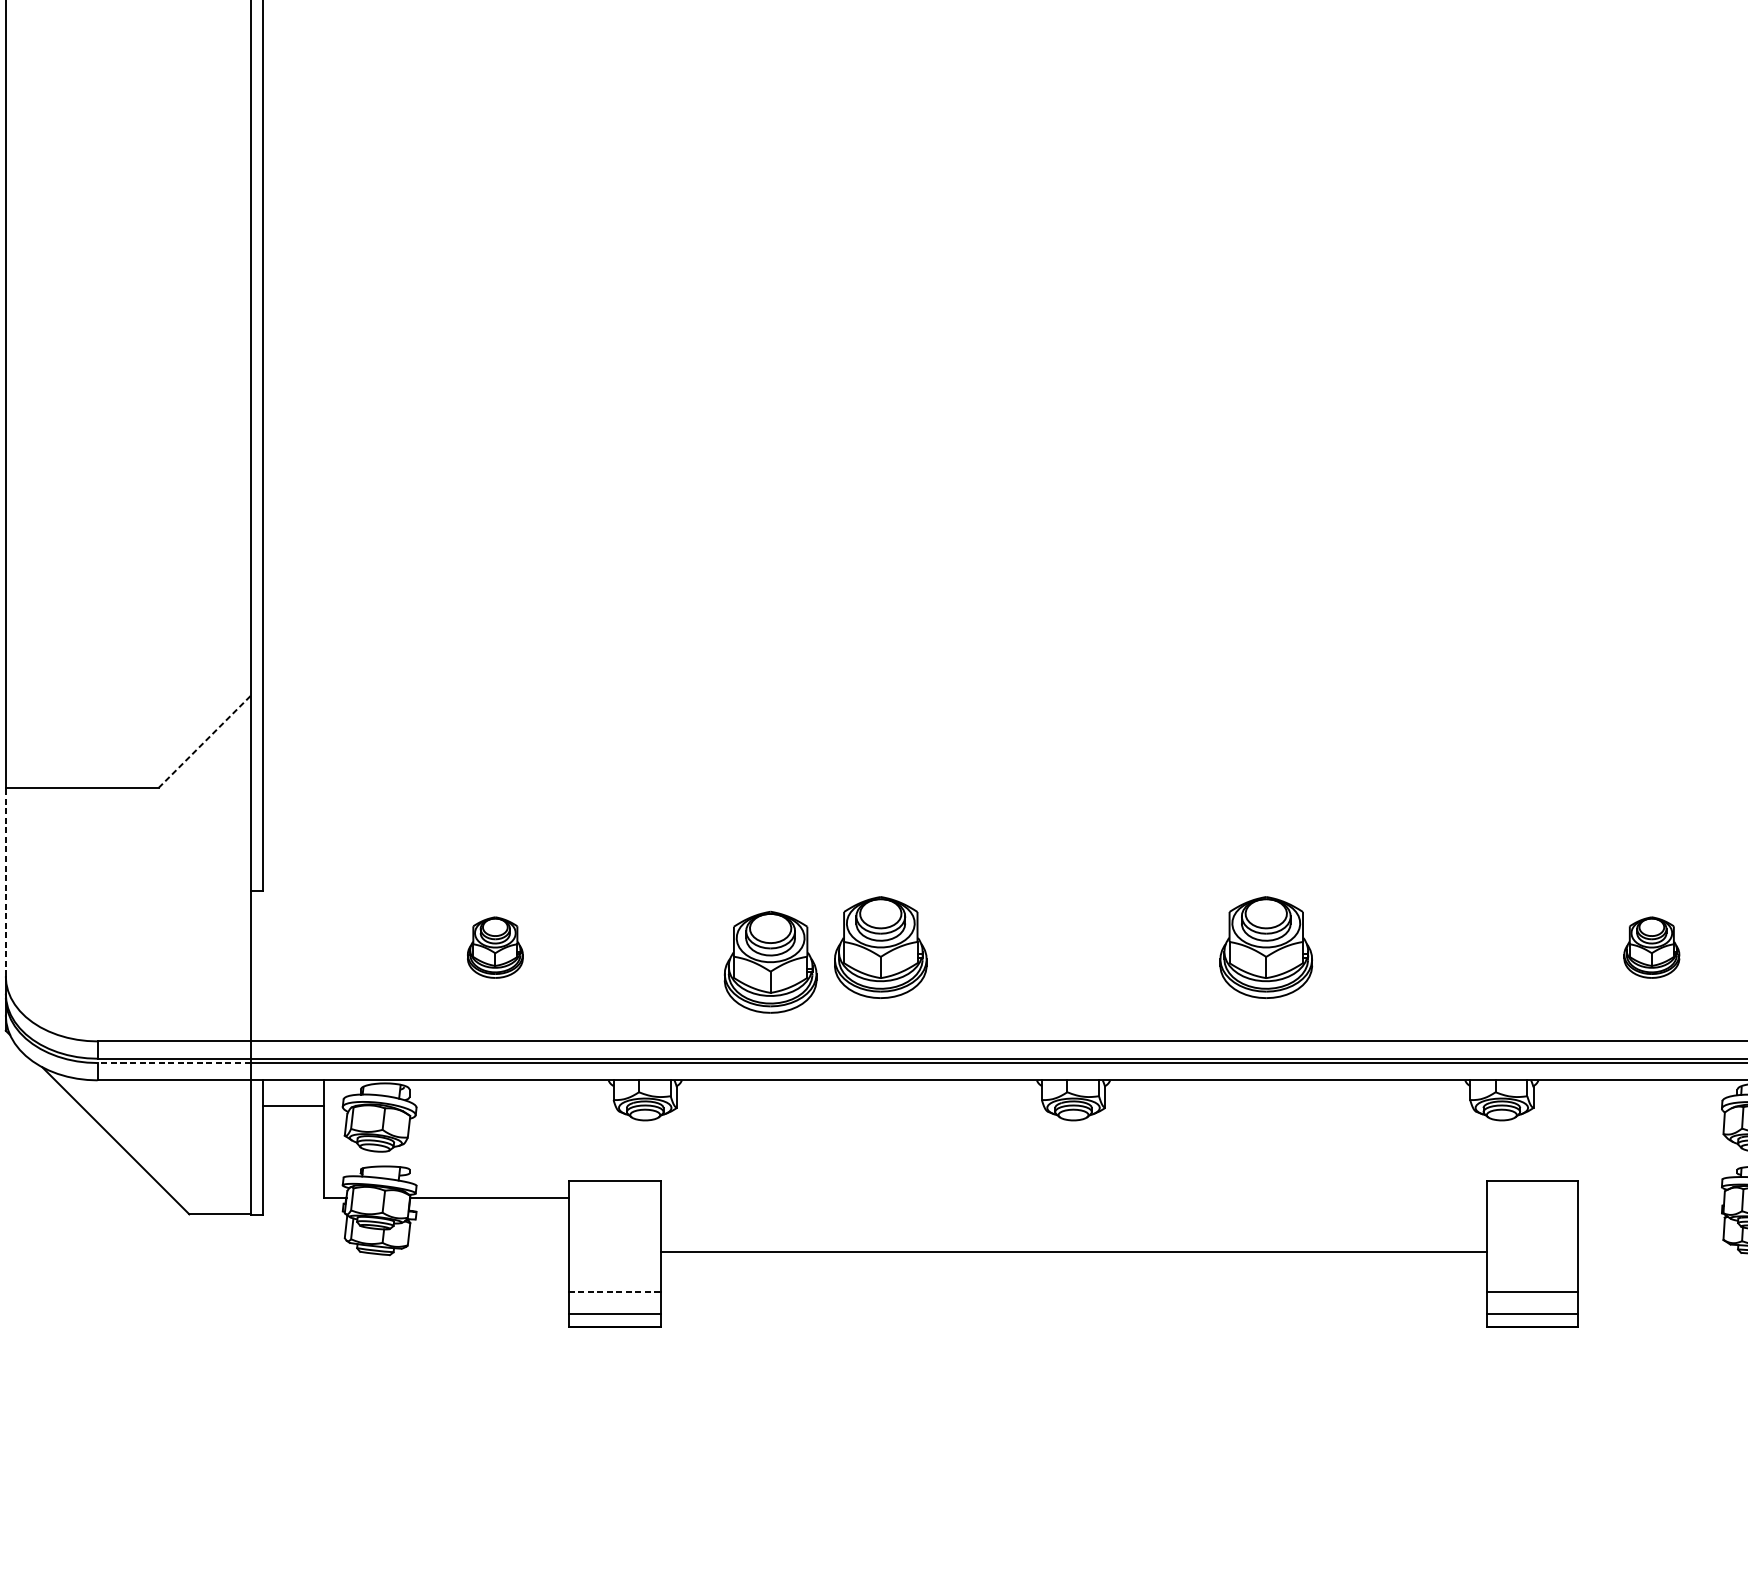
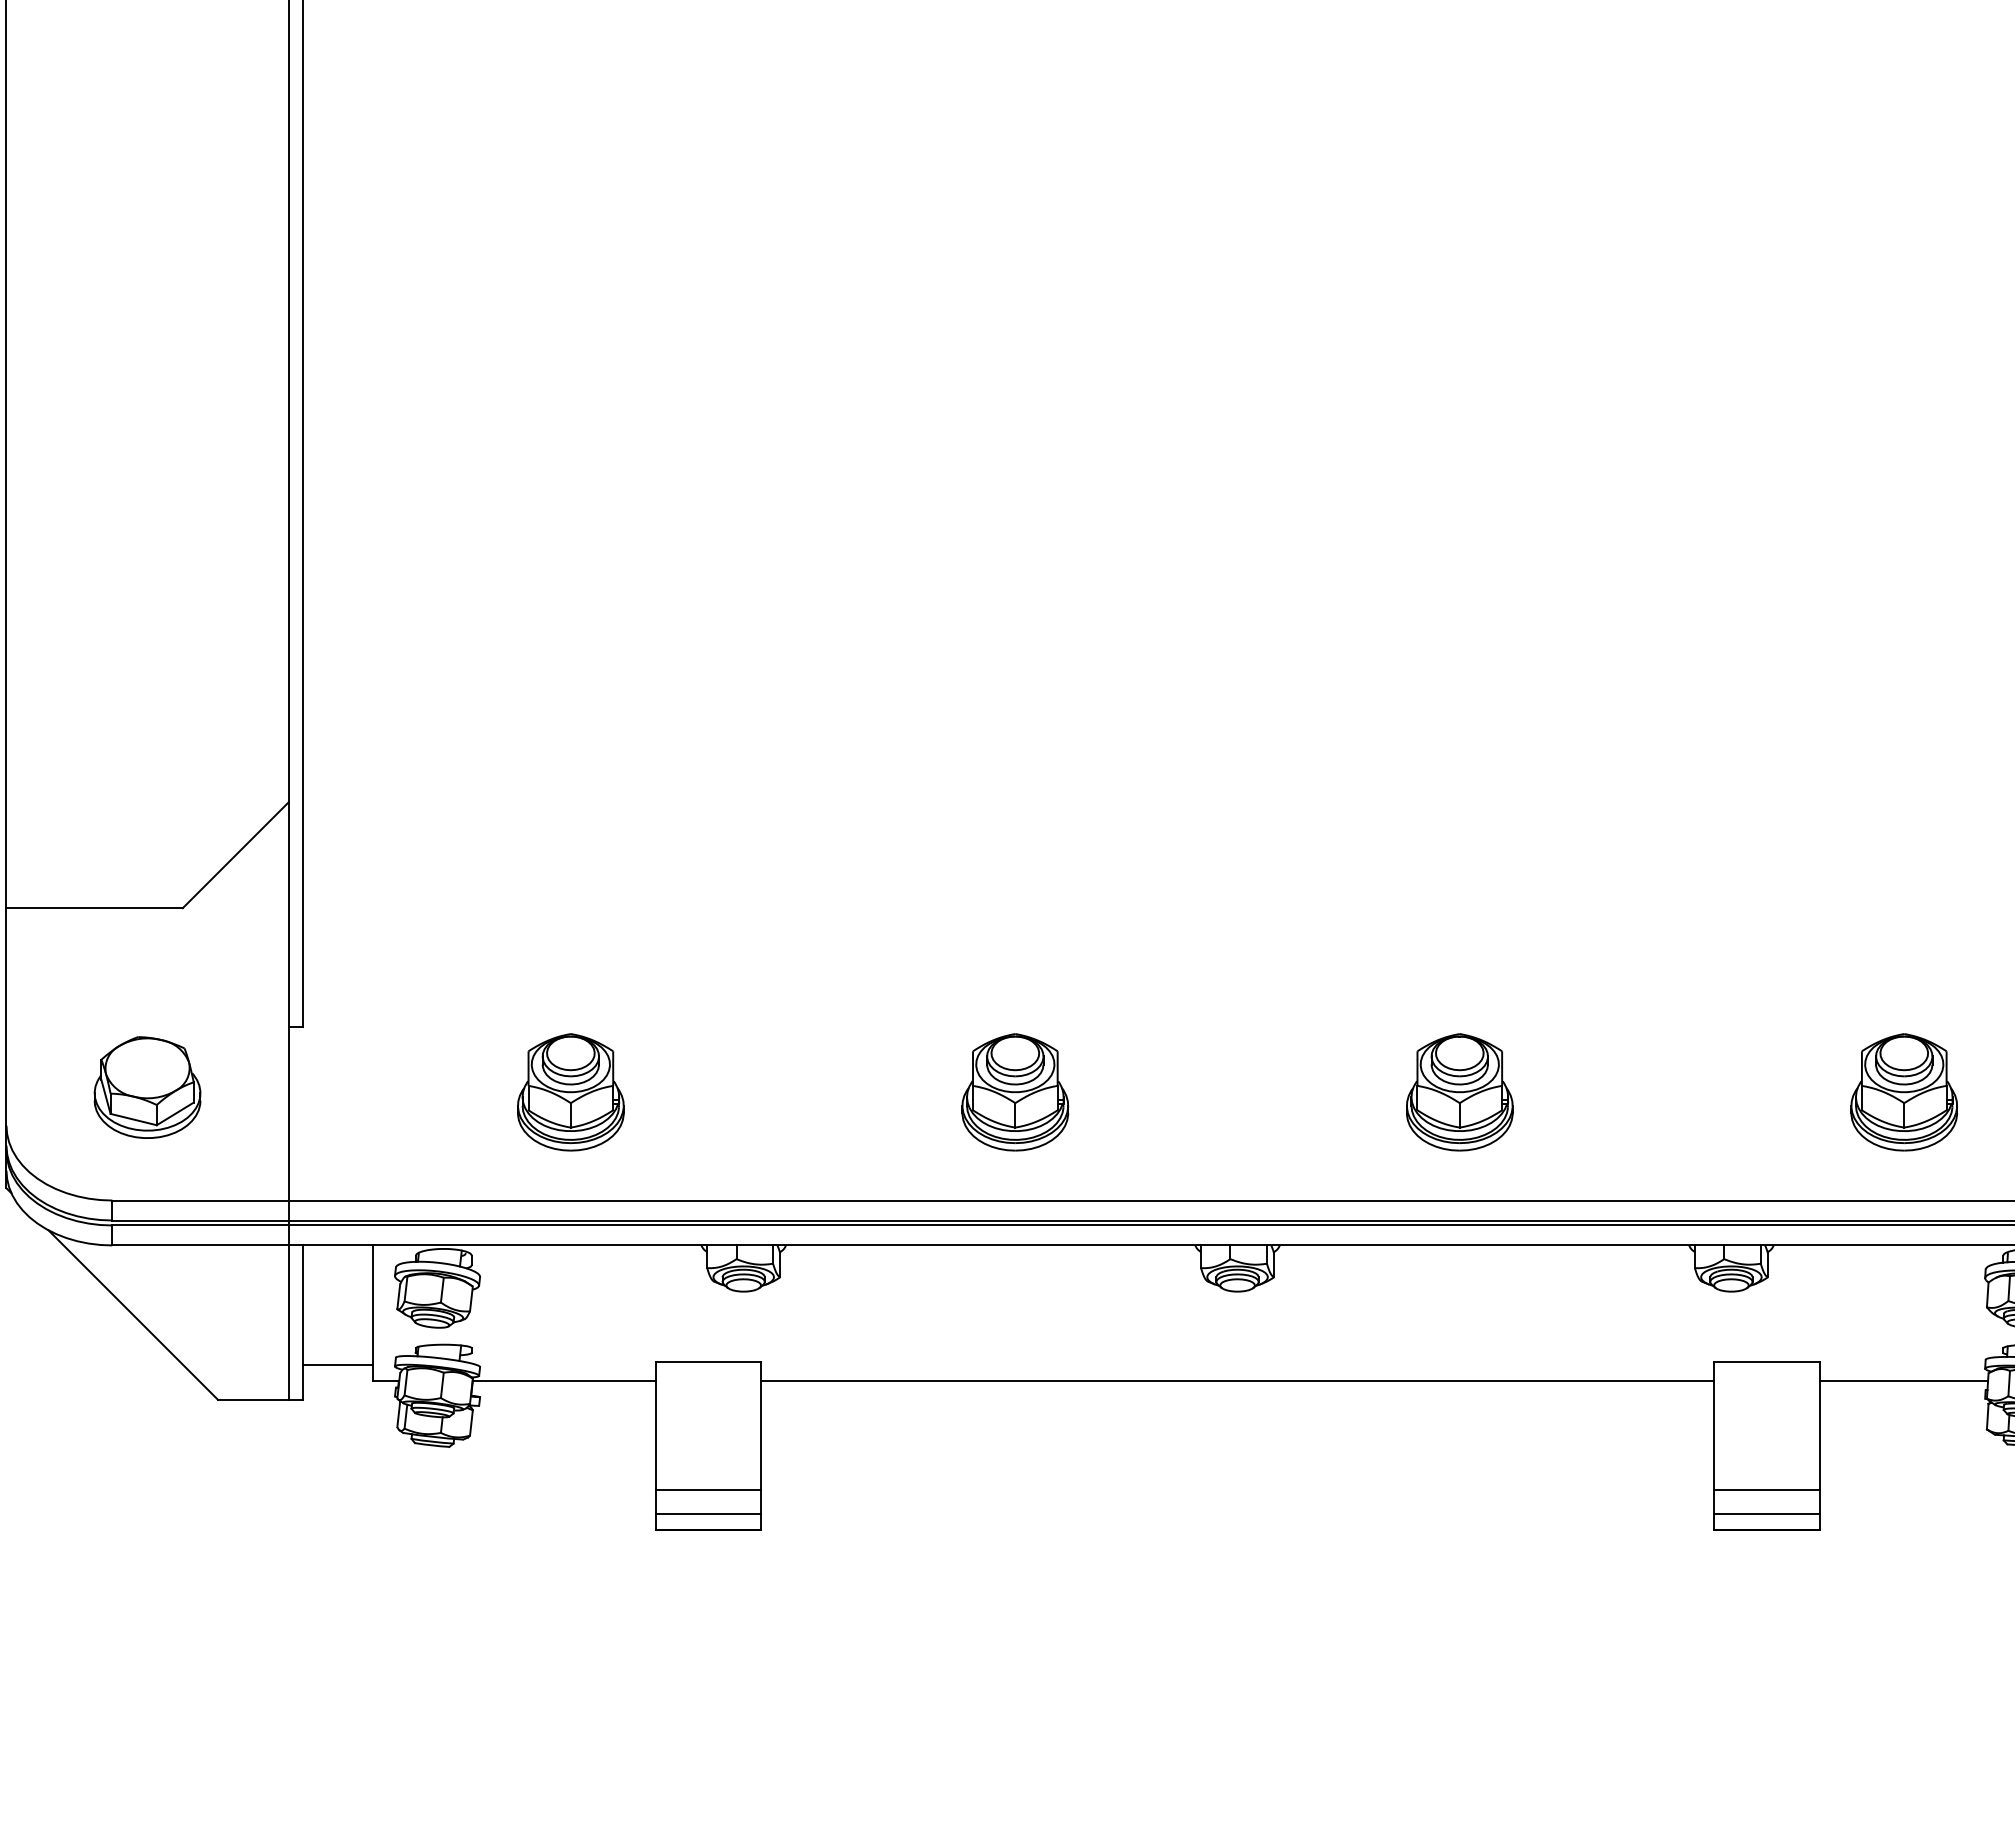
line: (204, 742) -> (235, 855), dashed -> solid
line: (5, 881) -> (6, 1016), dashed -> solid
part: (128, 943) -> (147, 1087), added
part: (494, 947) -> (570, 1092), size x1.67
part: (1651, 947) -> (1904, 1092), size x1.67
part: (770, 962) -> (888, 1109), removed
line: (173, 1063) -> (199, 1225), dashed -> solid
line: (292, 1106) -> (337, 1365), moved
line: (1651, 1197) -> (1903, 1380), added
line: (1073, 1252) -> (1237, 1380), moved
line: (614, 1292) -> (708, 1490), dashed -> solid

